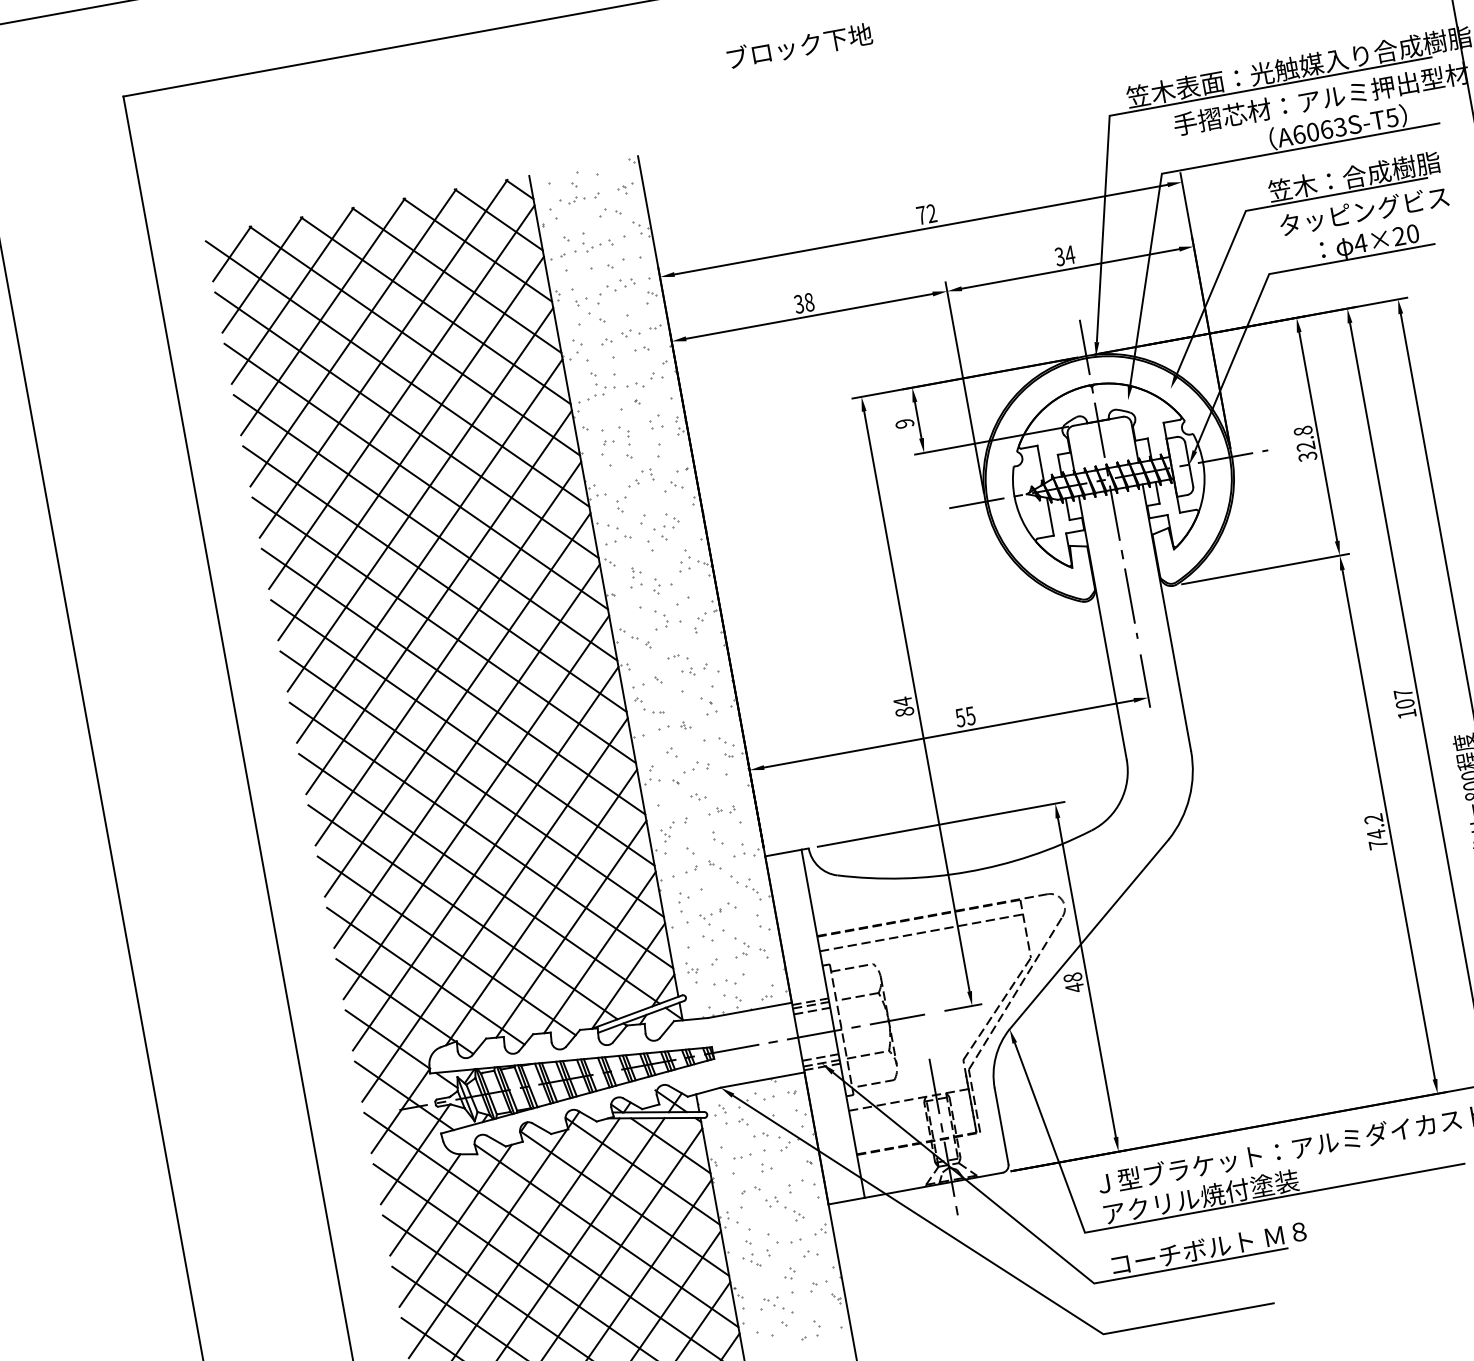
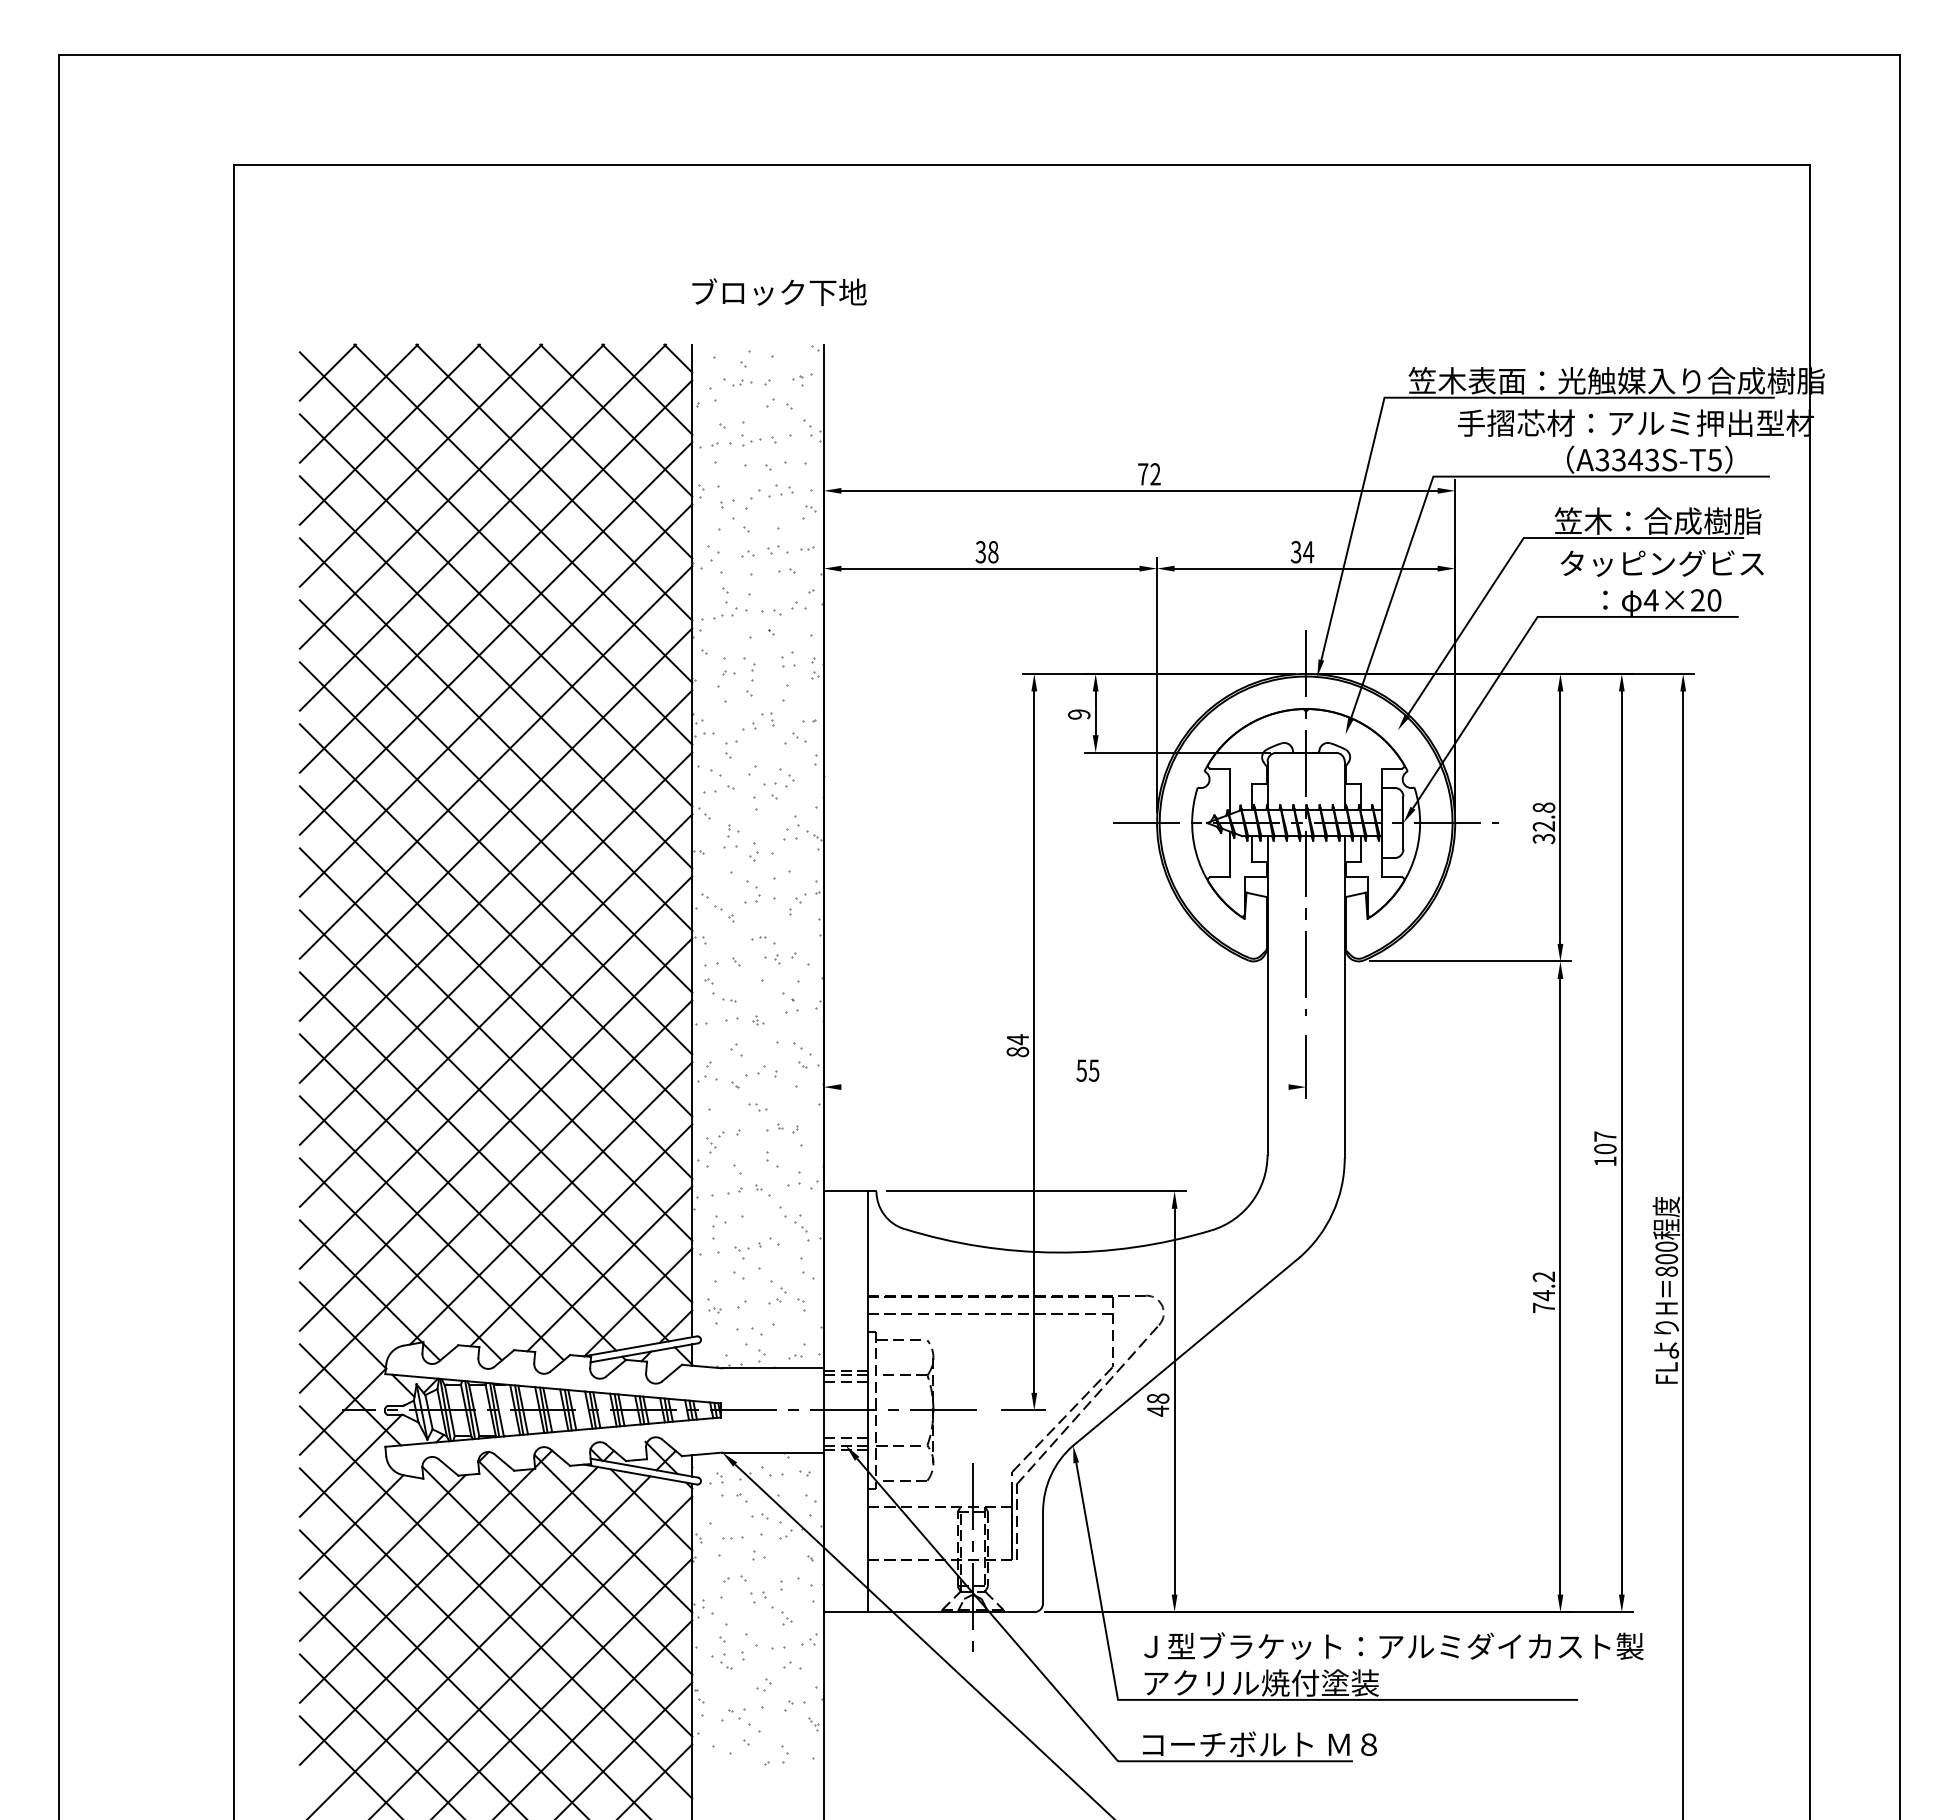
text: (799, 45) -> (779, 291), moved
text: (1313, 131) -> (1619, 459), A6063S-T5 -> A3343S-T5
line: (948, 734) -> (1064, 1087), removed

